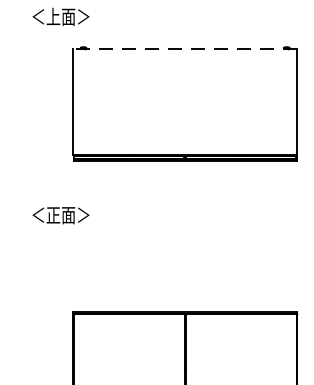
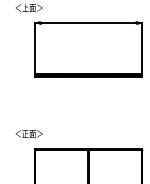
line: (185, 49) -> (88, 23), dashed -> solid
text: (59, 216) -> (28, 134), moved

